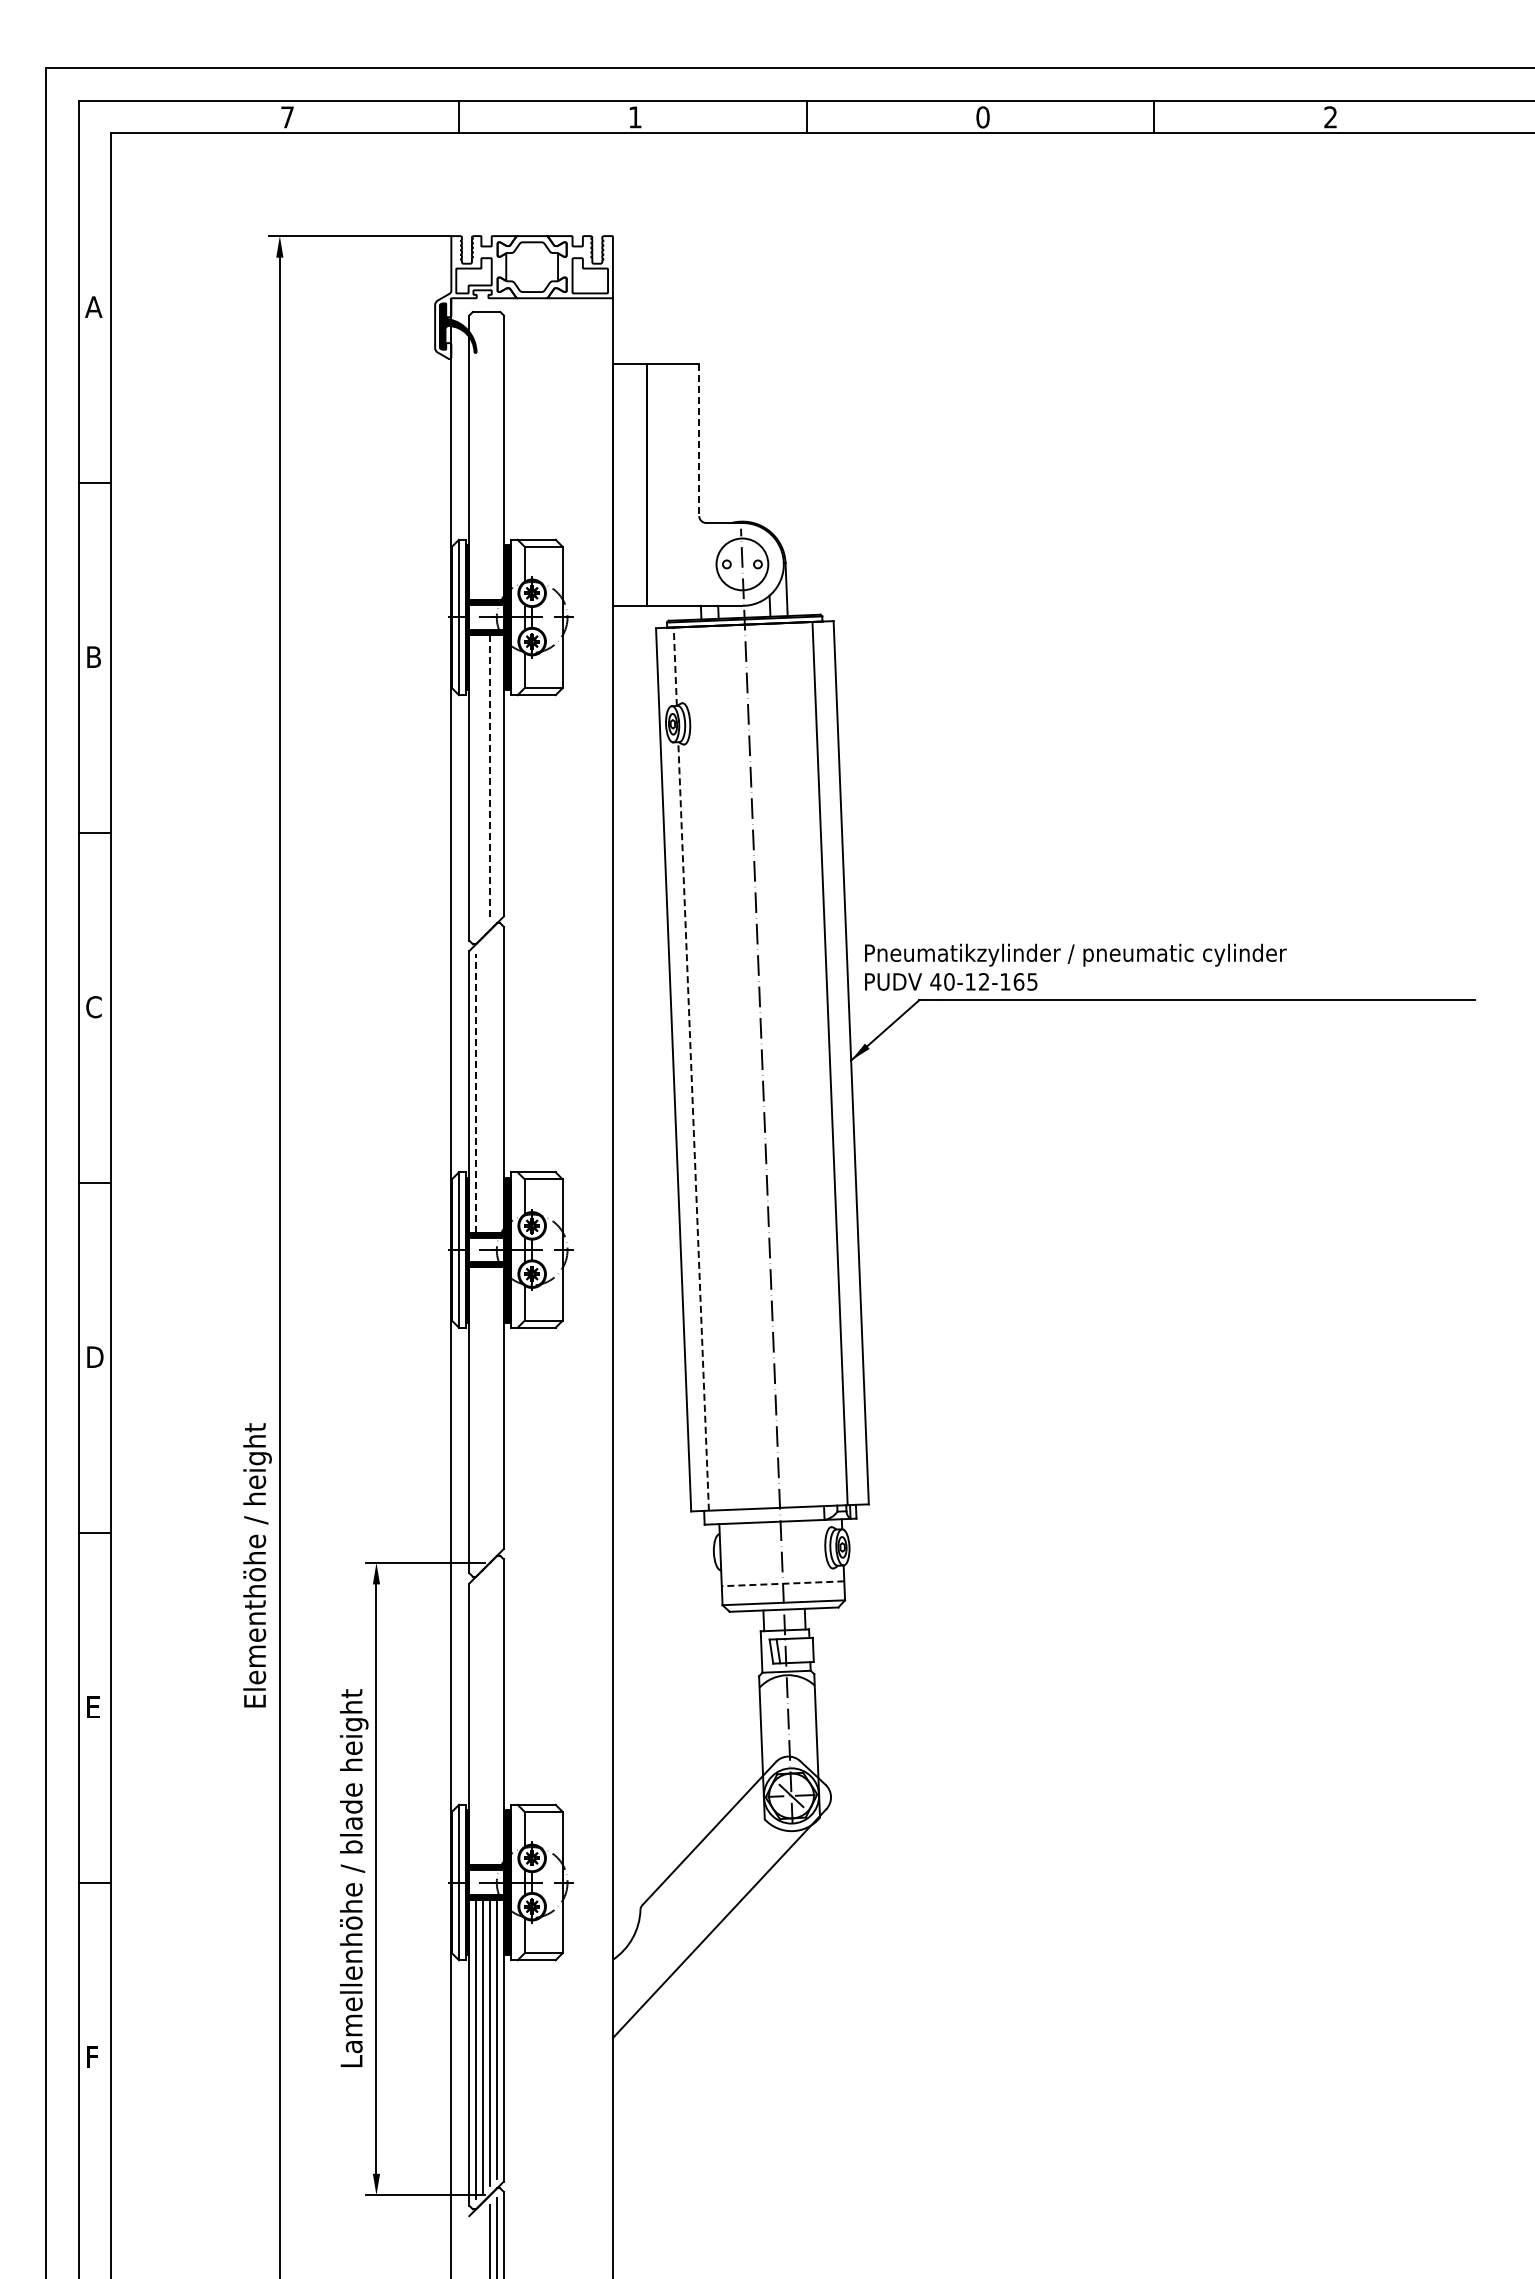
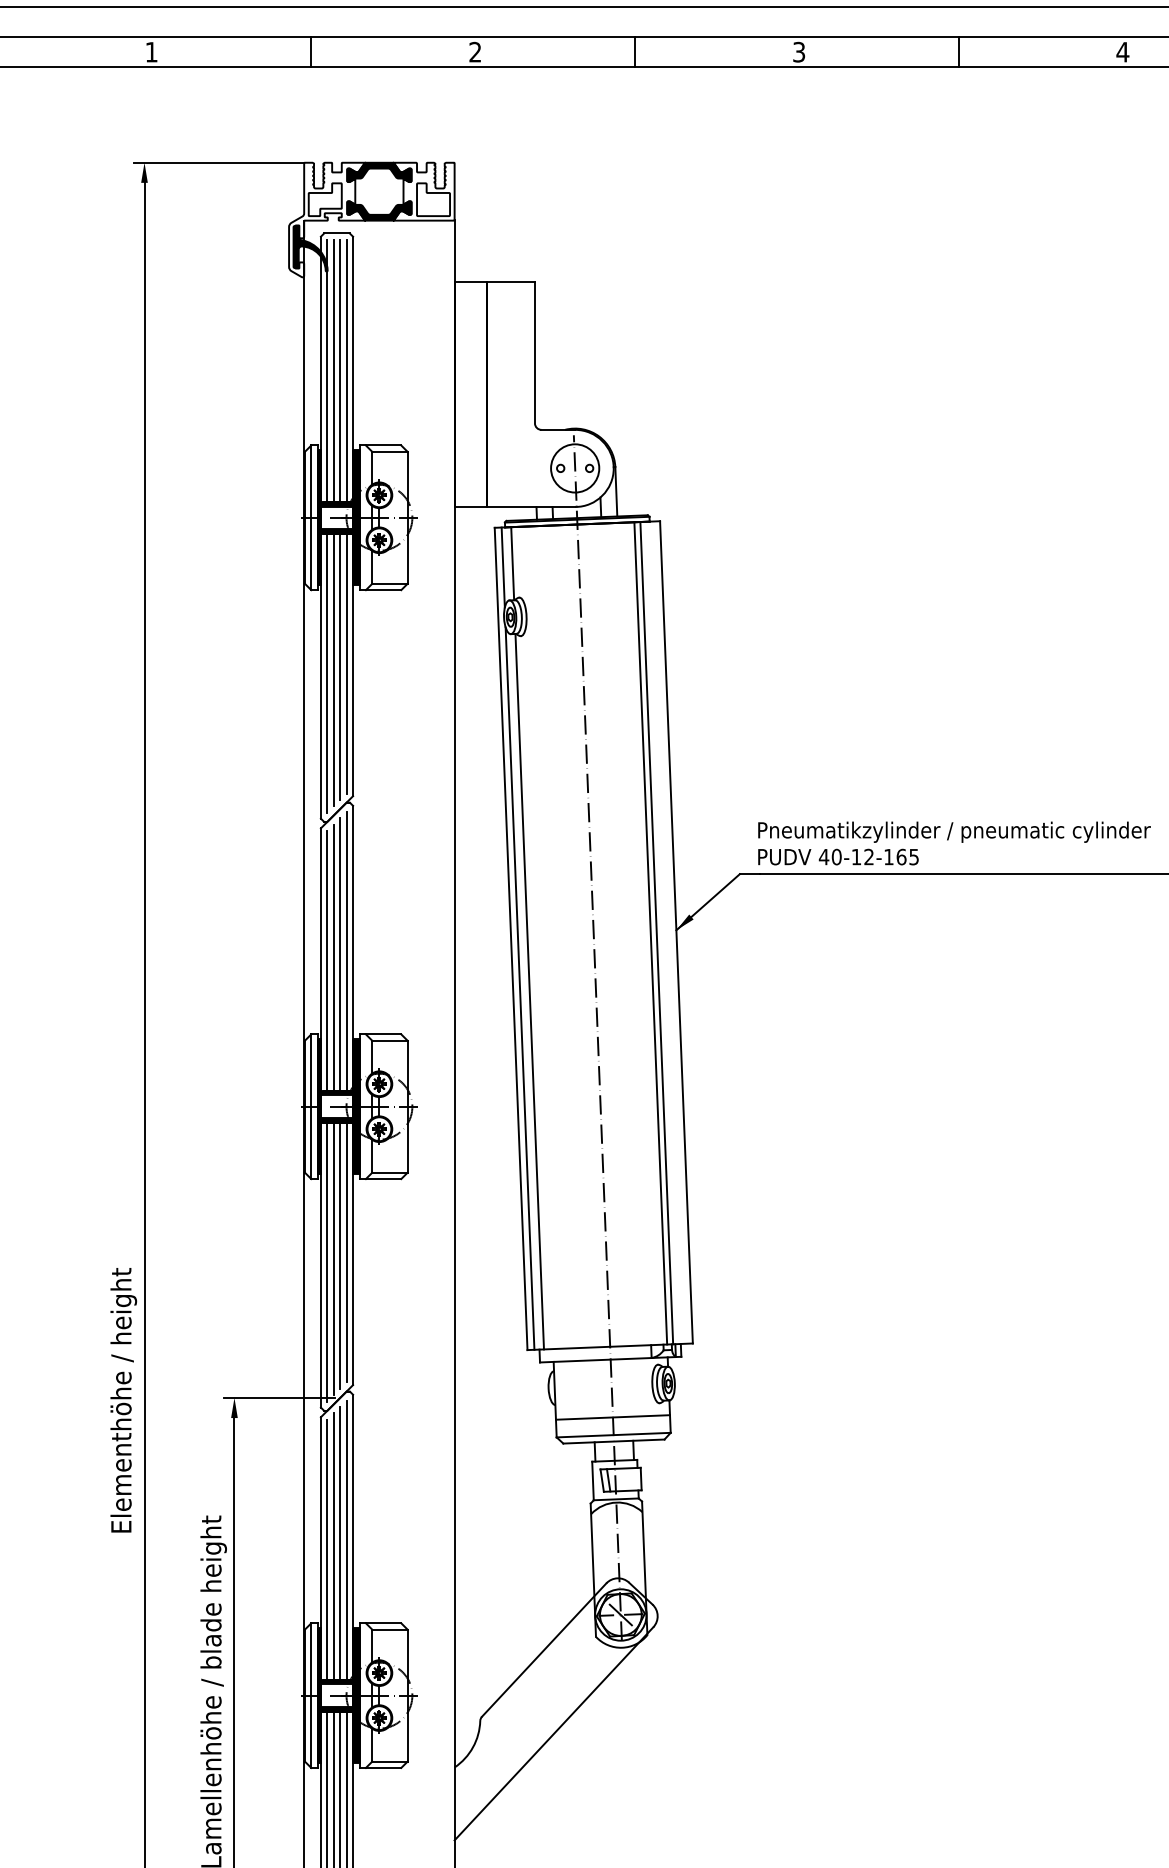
text: (287, 117) -> (151, 52), 7 -> 1
text: (634, 117) -> (474, 52), 1 -> 2
text: (982, 117) -> (798, 52), 0 -> 3
text: (1330, 117) -> (1122, 52), 2 -> 4
fill: (531, 246) -> (378, 172), added
fill: (531, 287) -> (378, 210), added
line: (699, 440) -> (535, 353), dashed -> solid
line: (476, 459) -> (327, 370), added
line: (483, 459) -> (334, 370), added
line: (490, 459) -> (340, 370), added
line: (496, 459) -> (346, 370), added
line: (675, 666) -> (512, 563), dashed -> solid
line: (664, 670) -> (502, 567), added
line: (496, 773) -> (346, 663), added
line: (490, 777) -> (340, 666), dashed -> solid
line: (483, 780) -> (334, 669), added
line: (476, 784) -> (327, 673), added
text: (1075, 966) -> (954, 842), moved
line: (823, 1063) -> (650, 933), added
line: (496, 1082) -> (346, 950), added
line: (490, 1086) -> (340, 954), added
line: (483, 1089) -> (334, 957), added
line: (476, 1092) -> (327, 960), dashed -> solid
line: (682, 1123) -> (519, 988), added
line: (693, 1126) -> (529, 991), dashed -> solid
line: (496, 1406) -> (346, 1252), added
line: (490, 1410) -> (340, 1256), added
line: (483, 1413) -> (334, 1258), added
line: (476, 1416) -> (327, 1261), added
line: (782, 1583) -> (612, 1417), dashed -> solid
line: (496, 1715) -> (346, 1540), added
line: (490, 1718) -> (340, 1542), added
line: (483, 1722) -> (334, 1546), added
line: (476, 1725) -> (327, 1549), added

